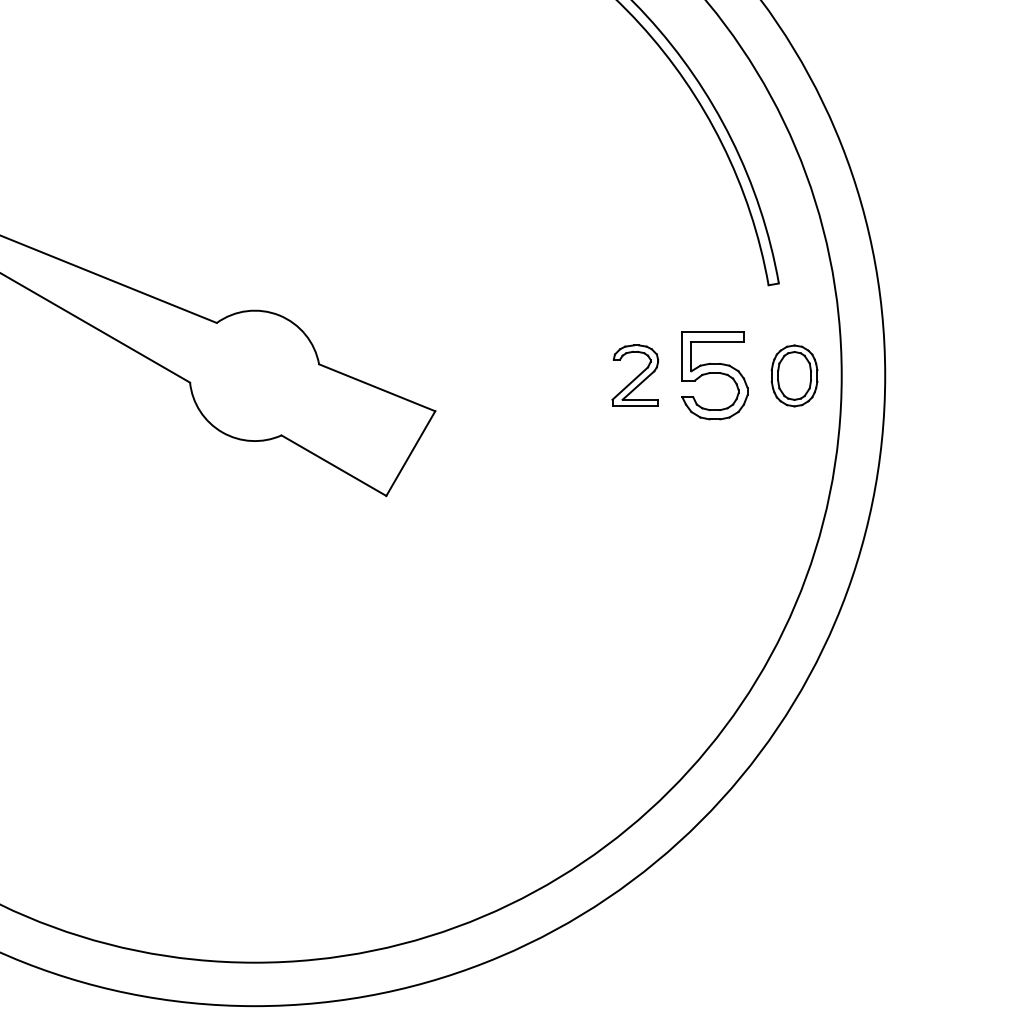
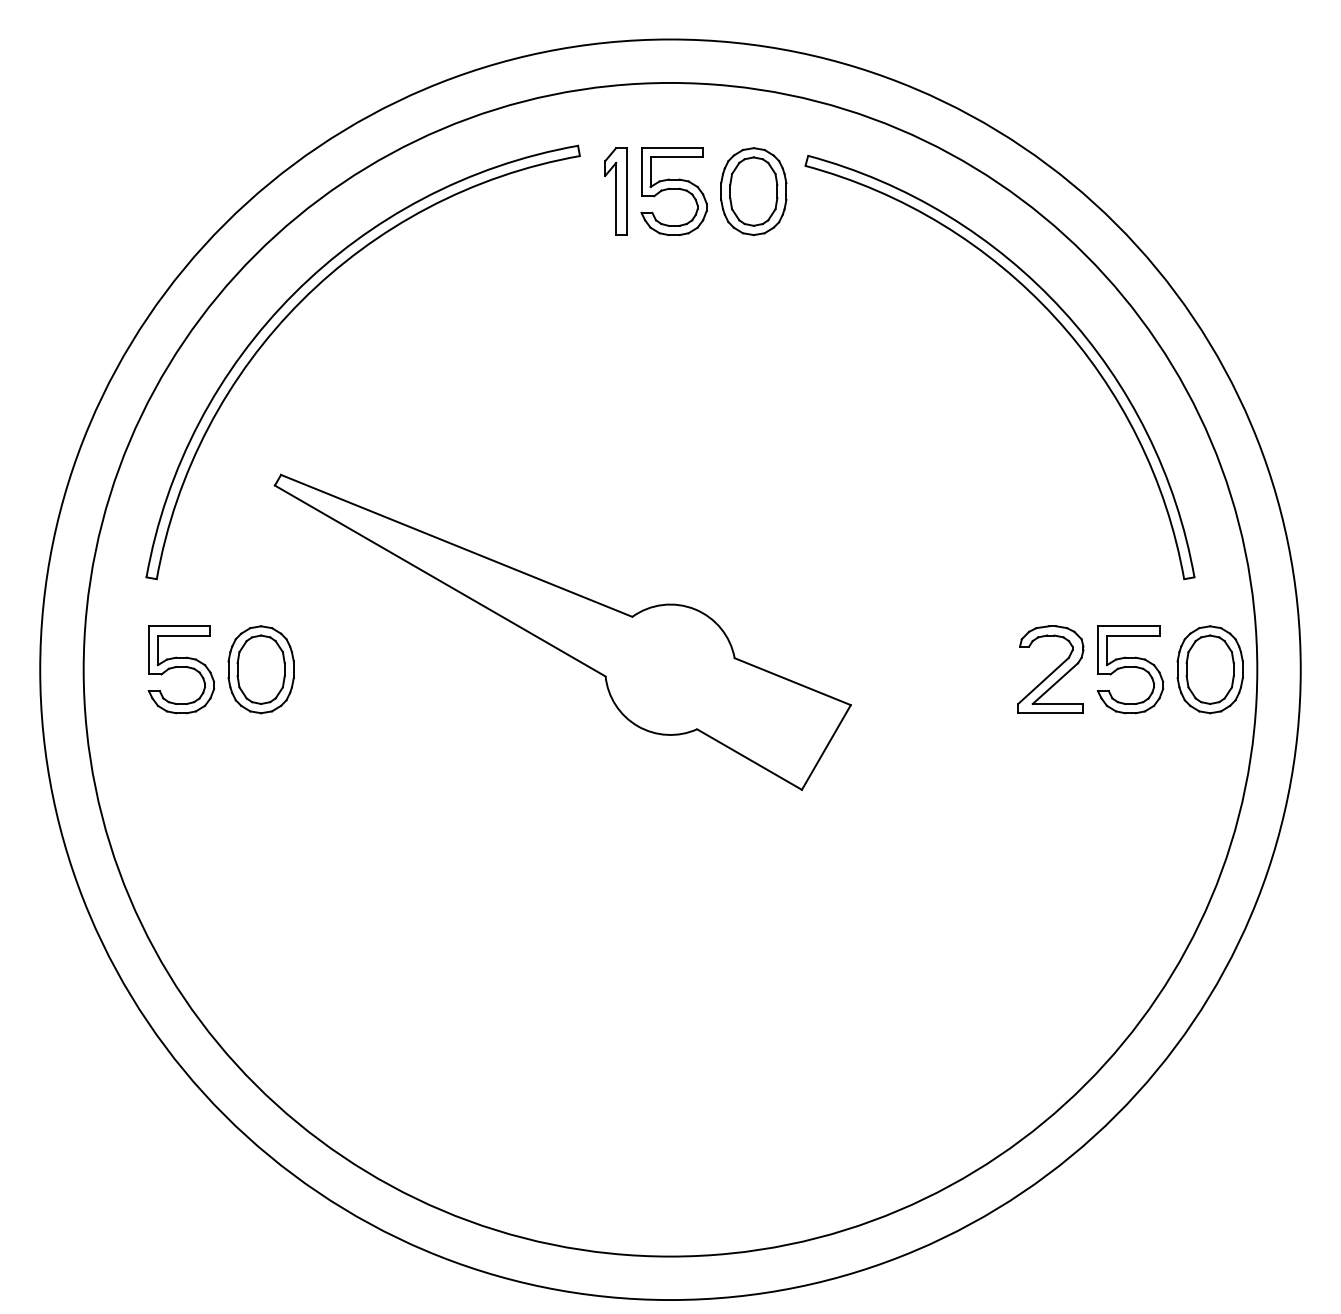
part: (634, 375) -> (1050, 669), size x1.43
part: (793, 375) -> (1209, 669), size x1.43

